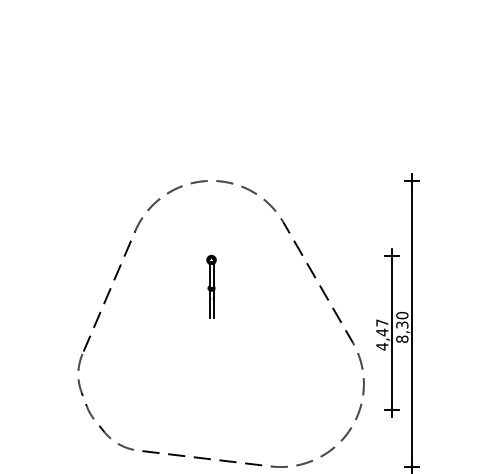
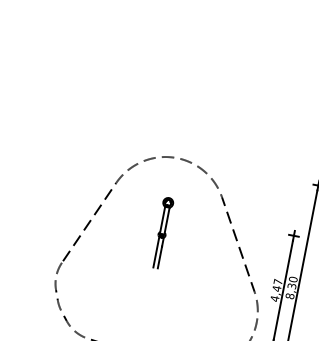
part: (211, 286) -> (162, 232), size x1.6

